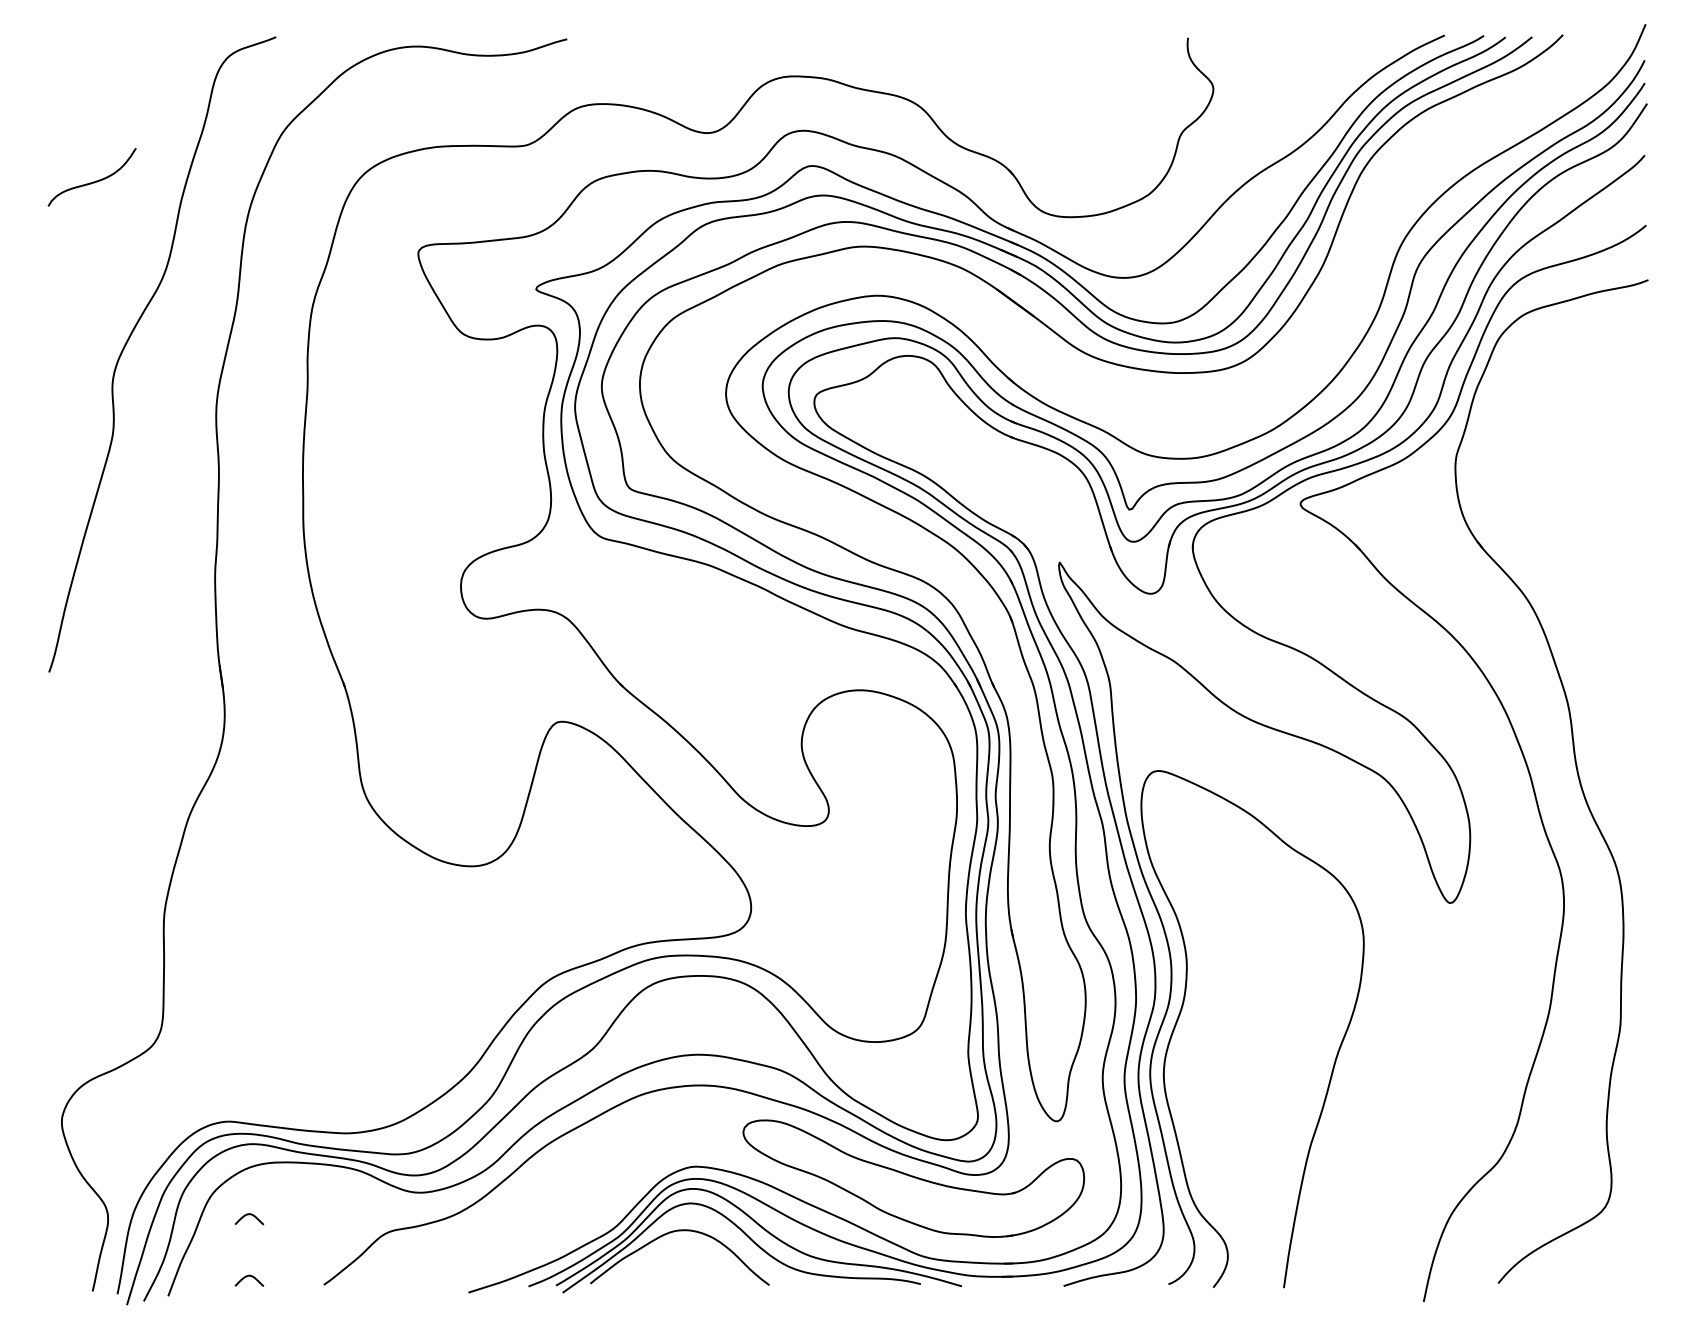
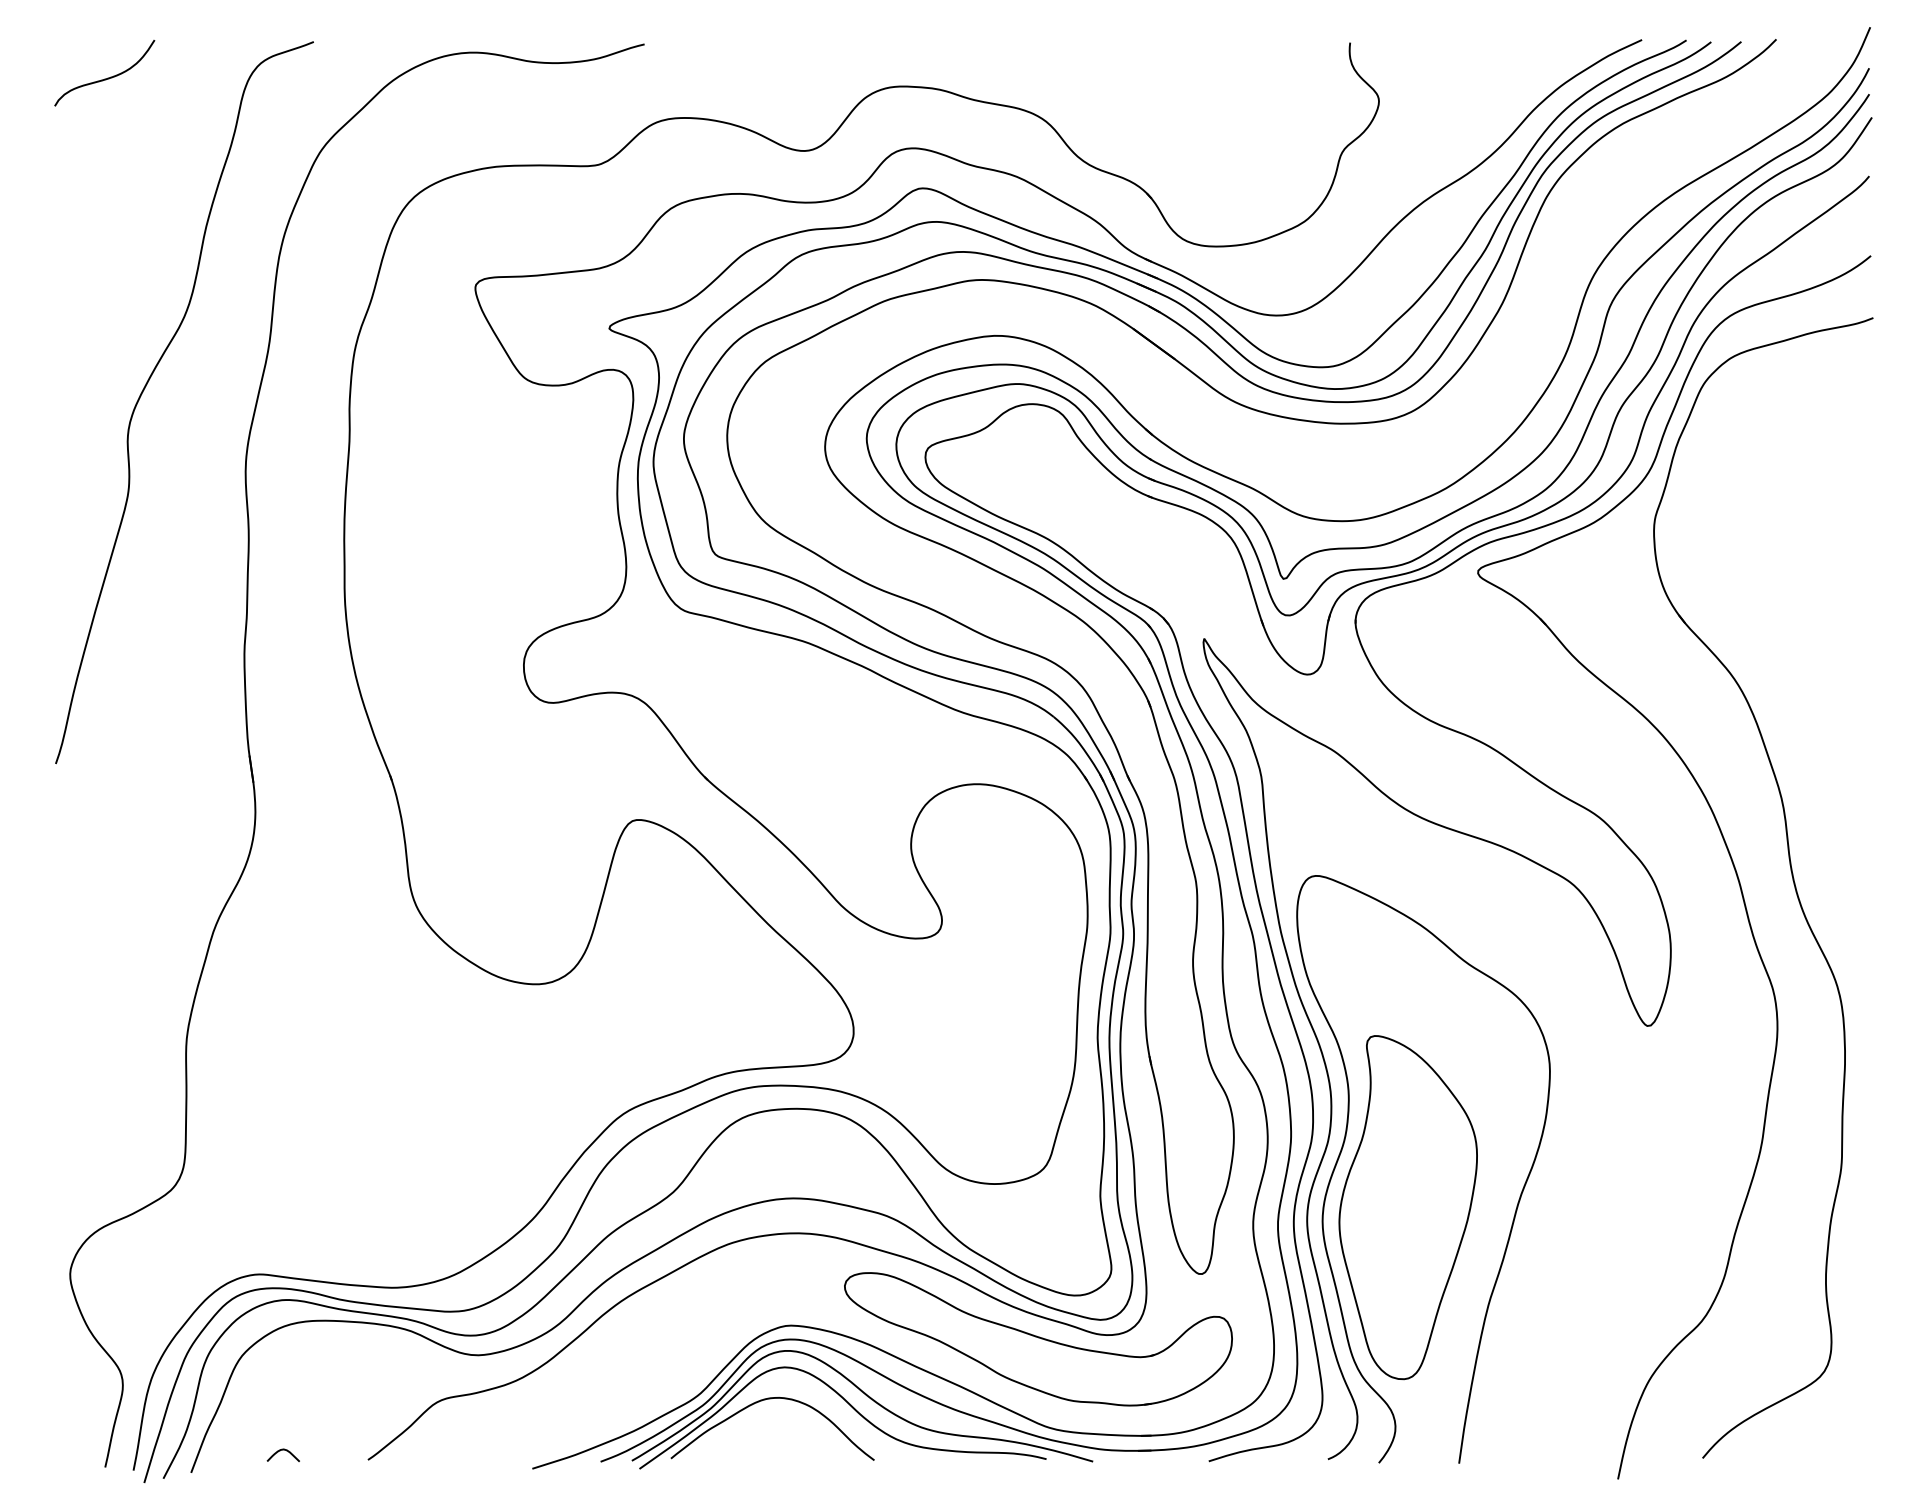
curve: (94, 181) -> (107, 77), moved
part: (1238, 1062) -> (1407, 1207), added
curve: (246, 1215) -> (280, 1381), removed

